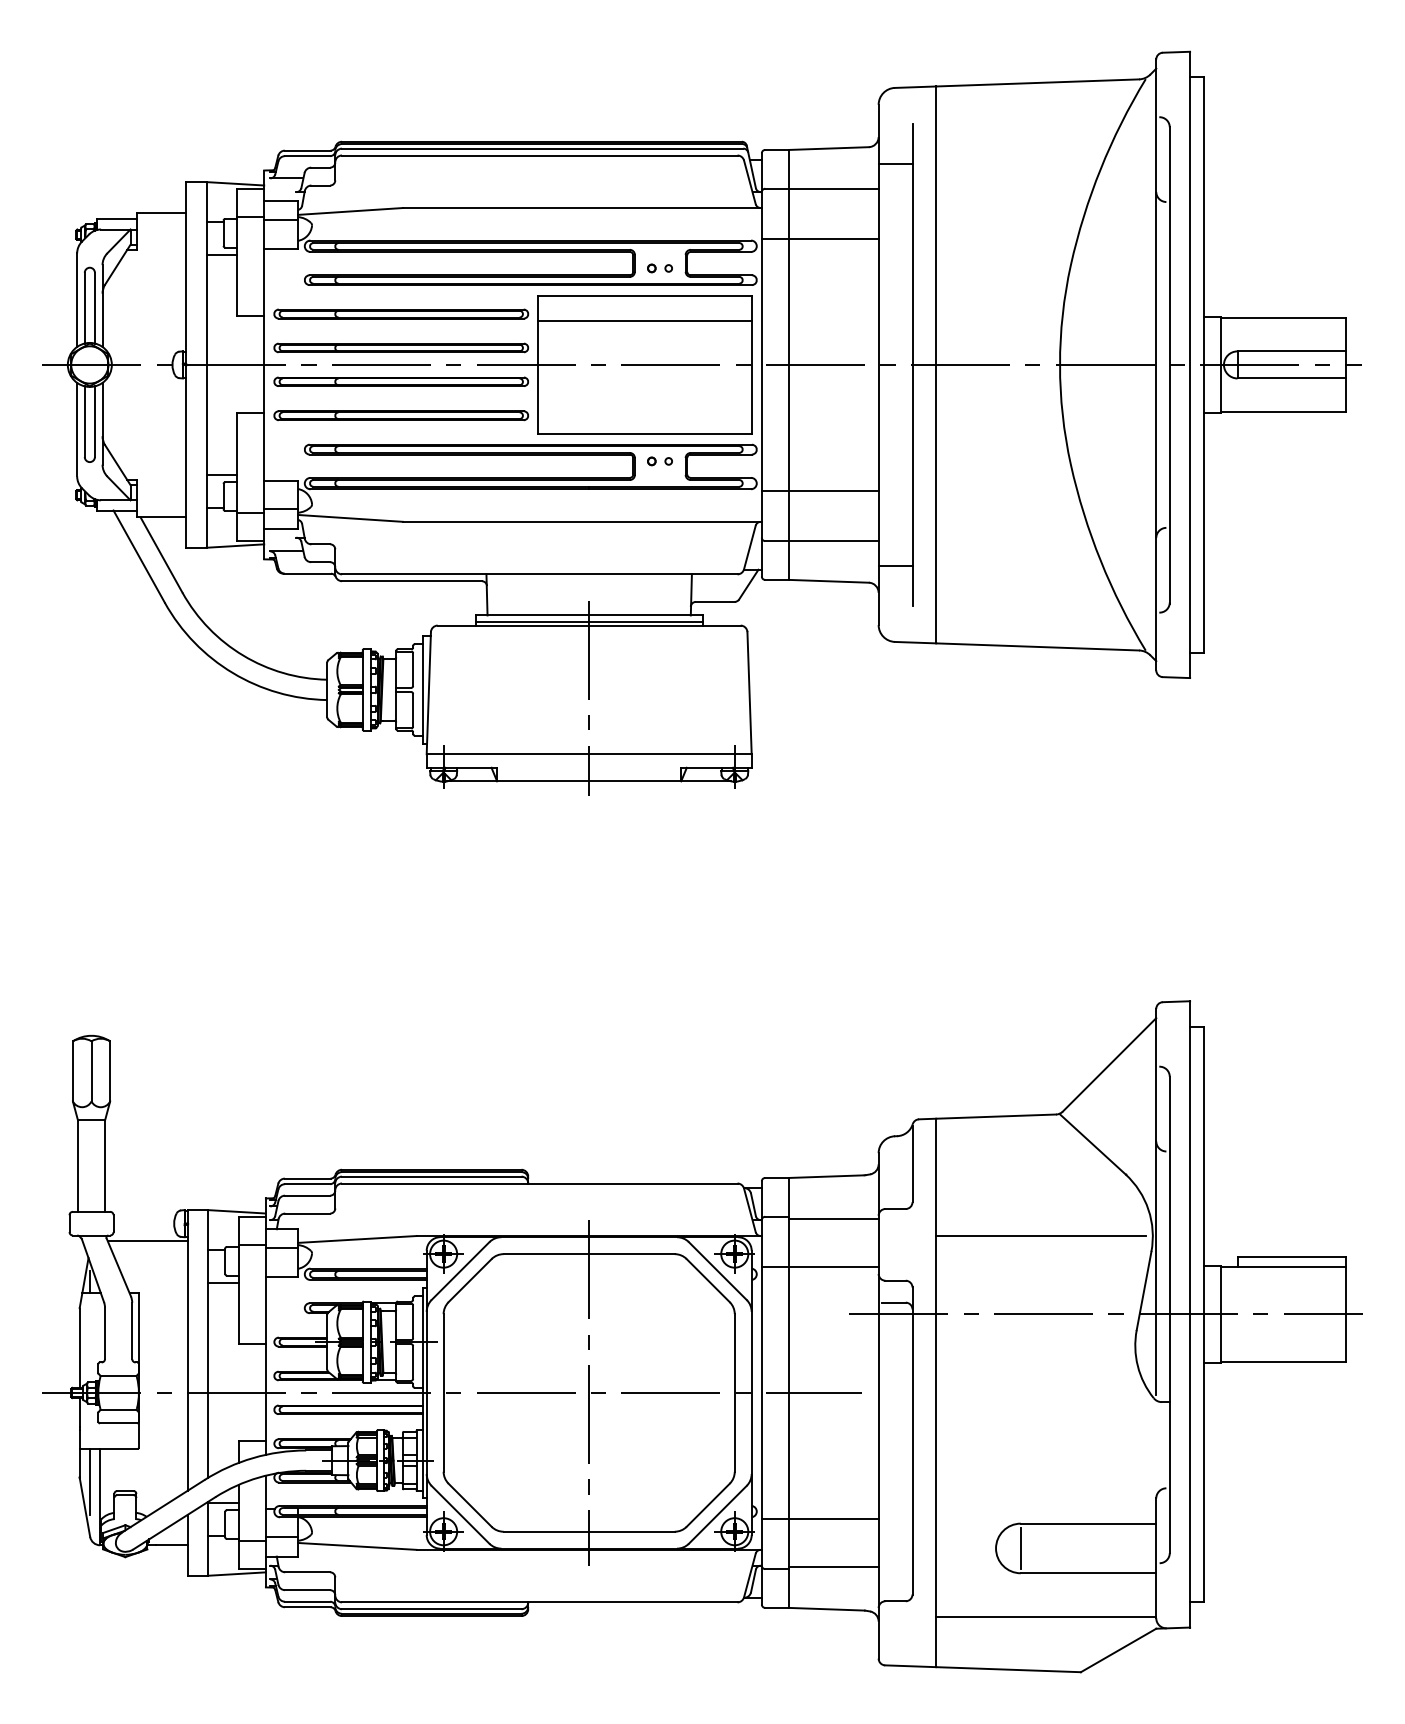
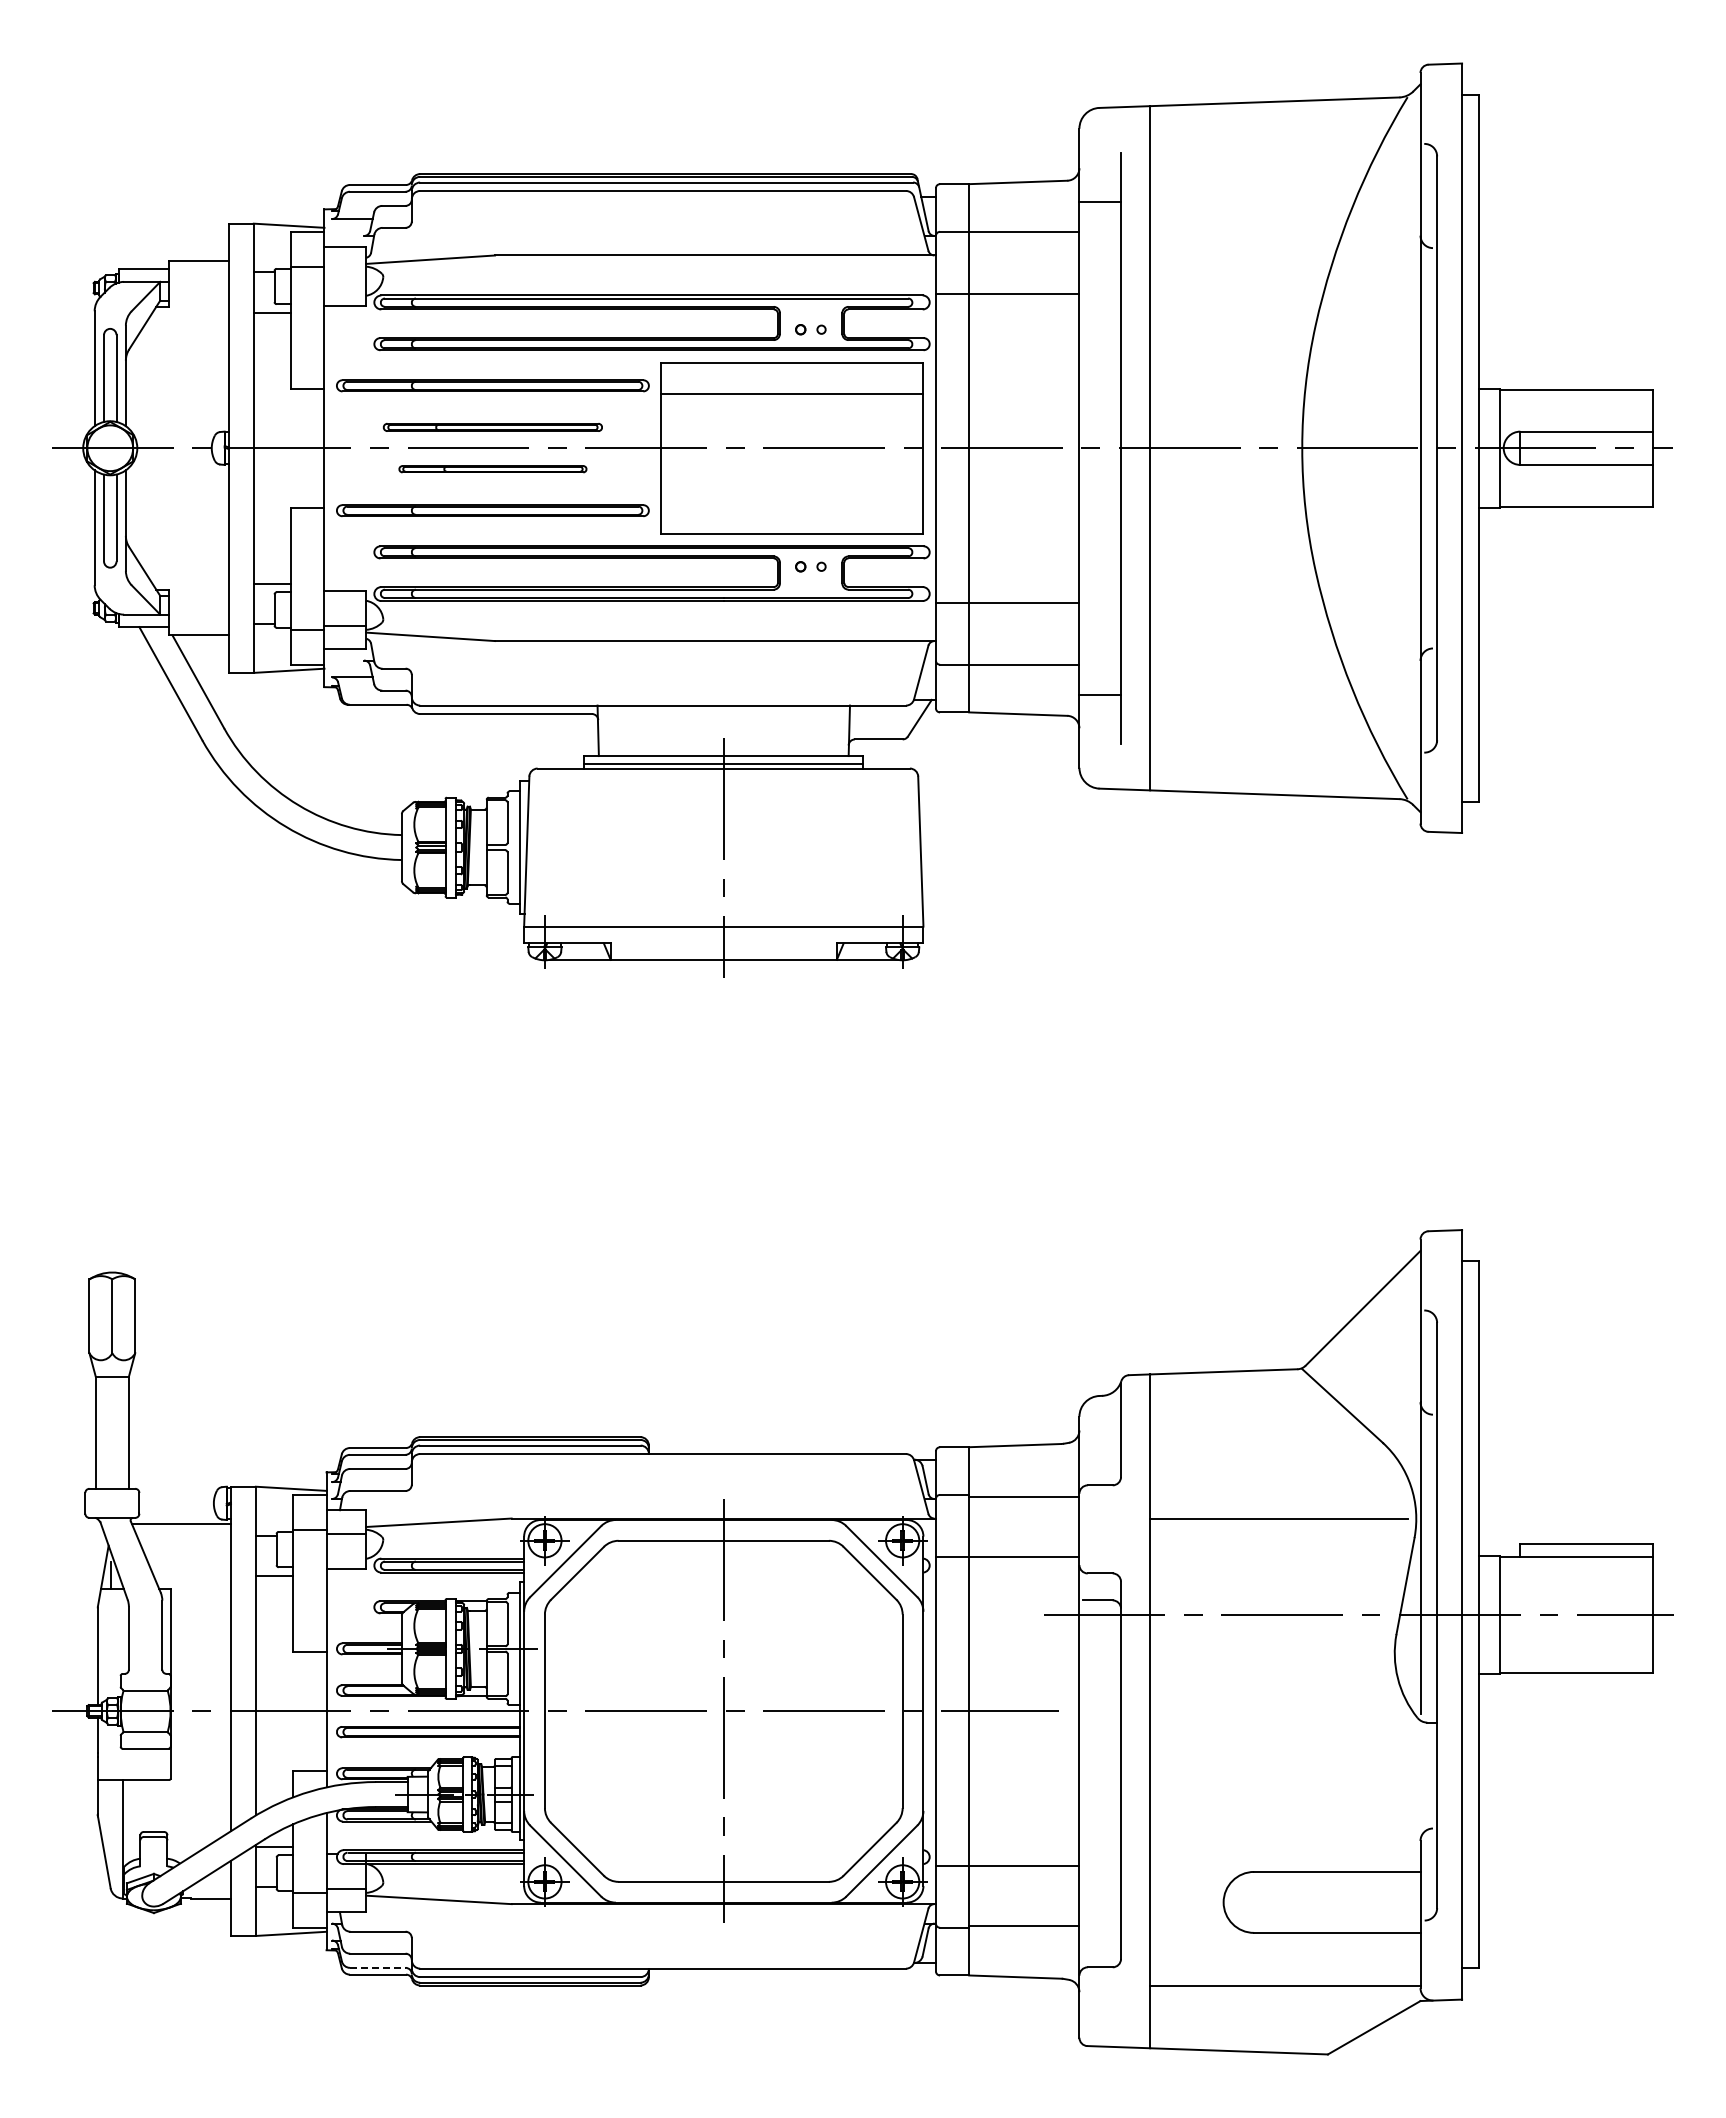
line: (281, 220) -> (345, 270), removed
part: (400, 348) -> (492, 427), size x0.7
part: (400, 382) -> (492, 469), size x0.6
line: (90, 1481) -> (110, 1820), removed
line: (1021, 1548) -> (1254, 1902), removed
line: (307, 1601) -> (377, 1967), solid -> dashed

